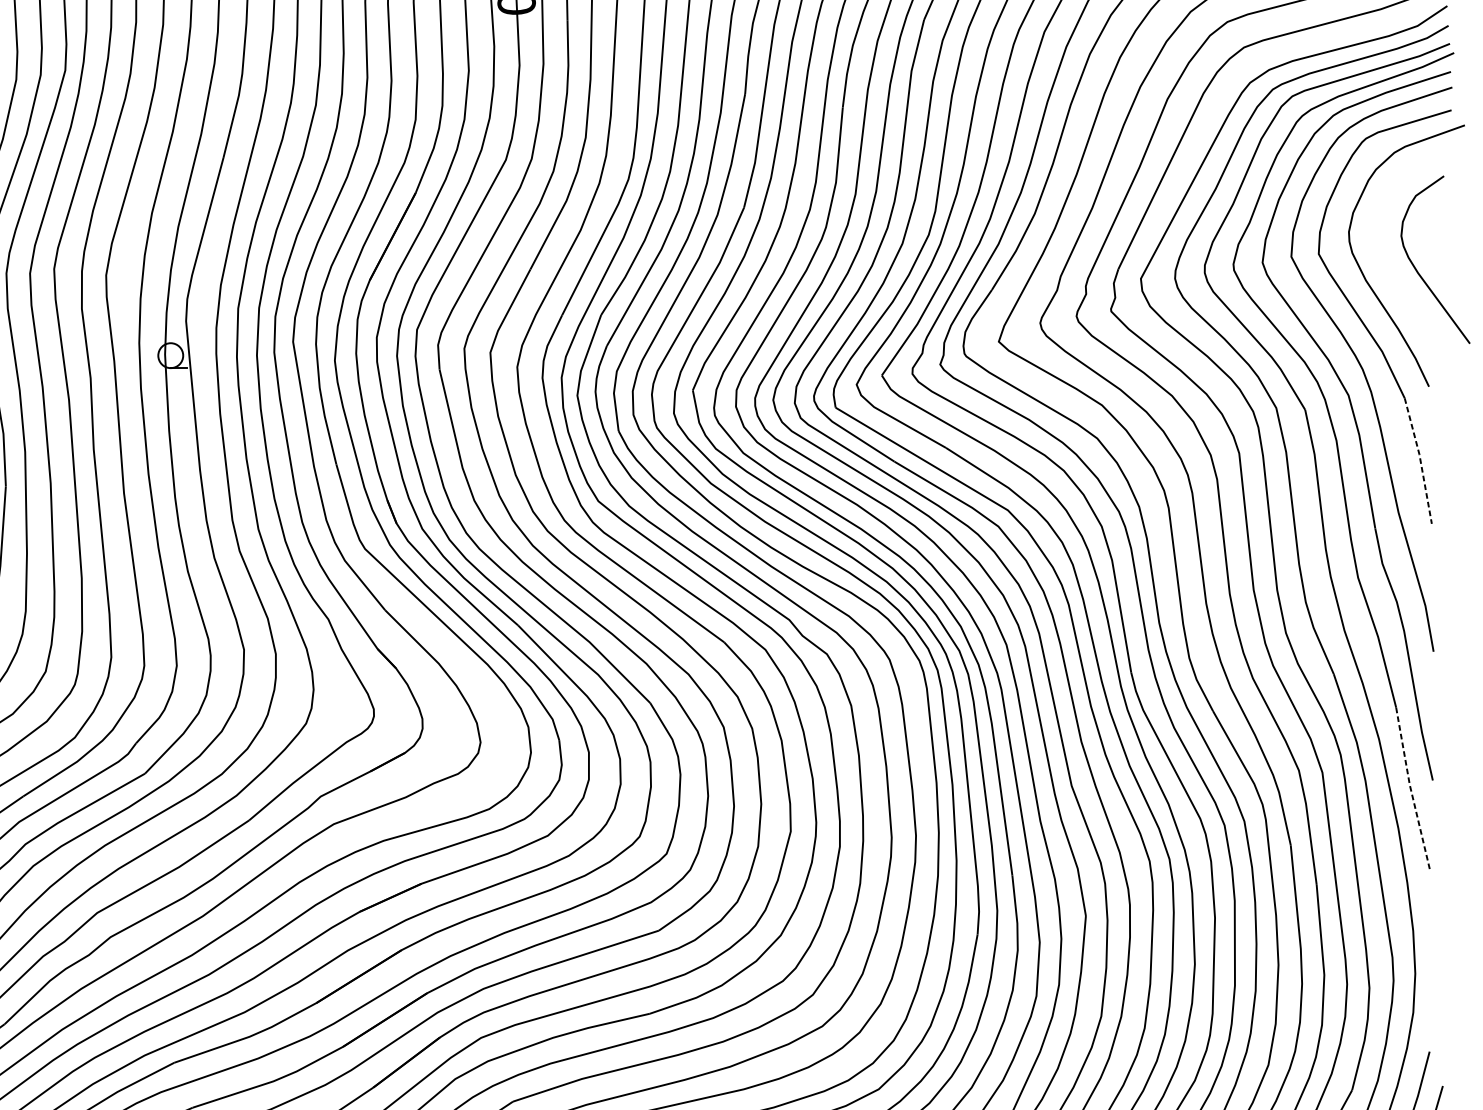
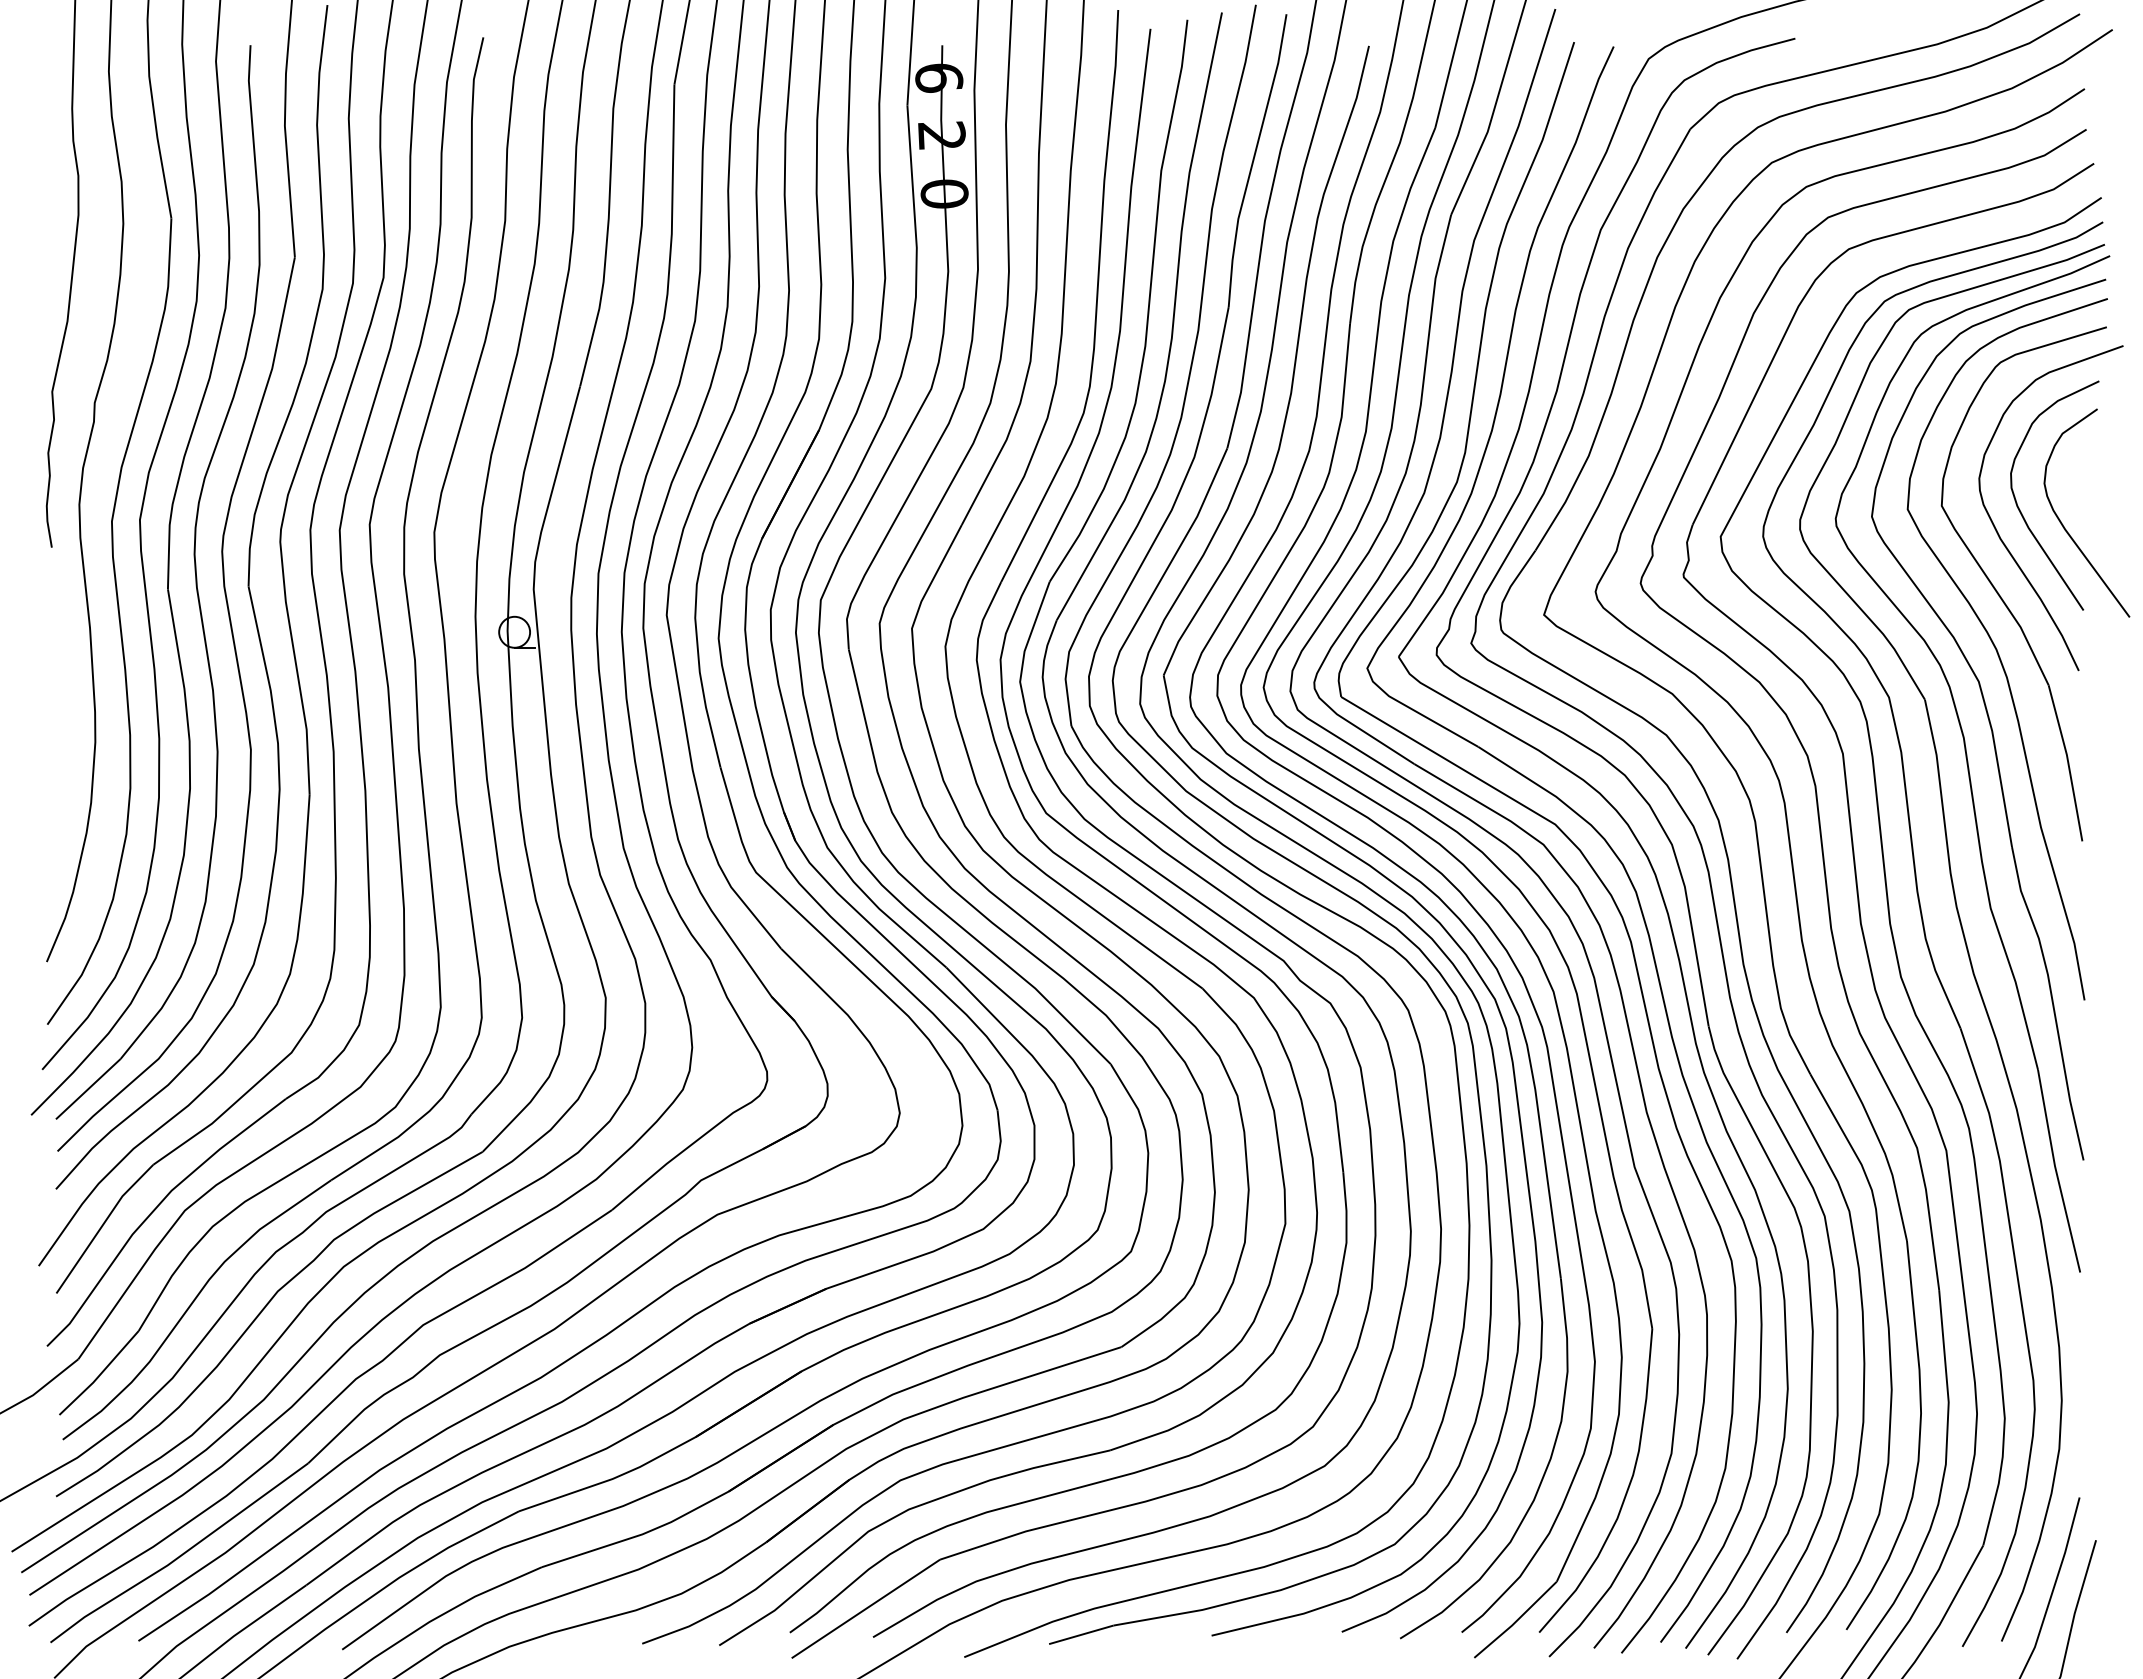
curve: (1382, 258) -> (2021, 511), added
line: (1420, 460) -> (2068, 762), dashed -> solid
line: (1411, 789) -> (2056, 1171), dashed -> solid

